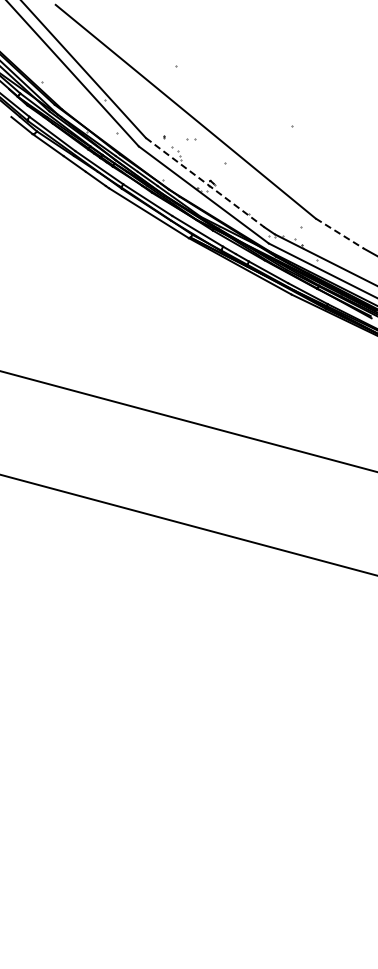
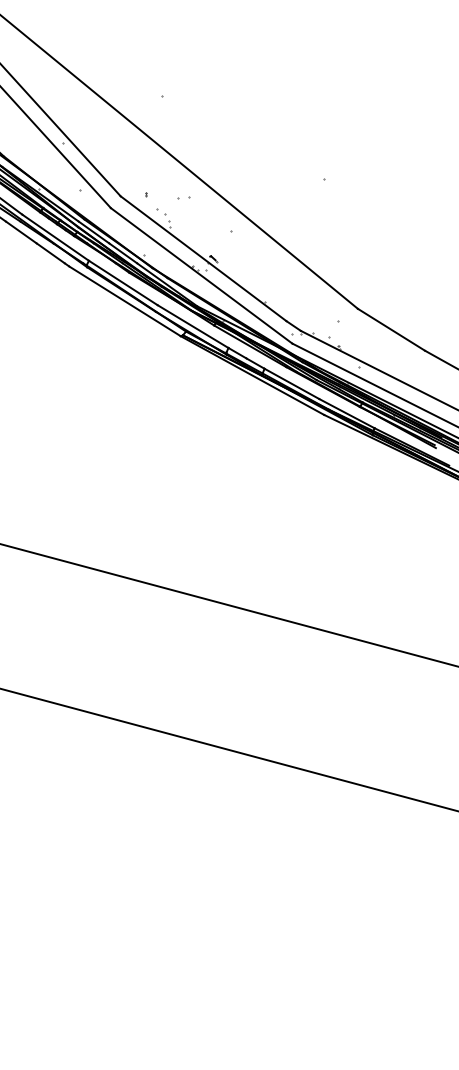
line: (205, 183) -> (203, 259), dashed -> solid
line: (340, 233) -> (392, 329), dashed -> solid

